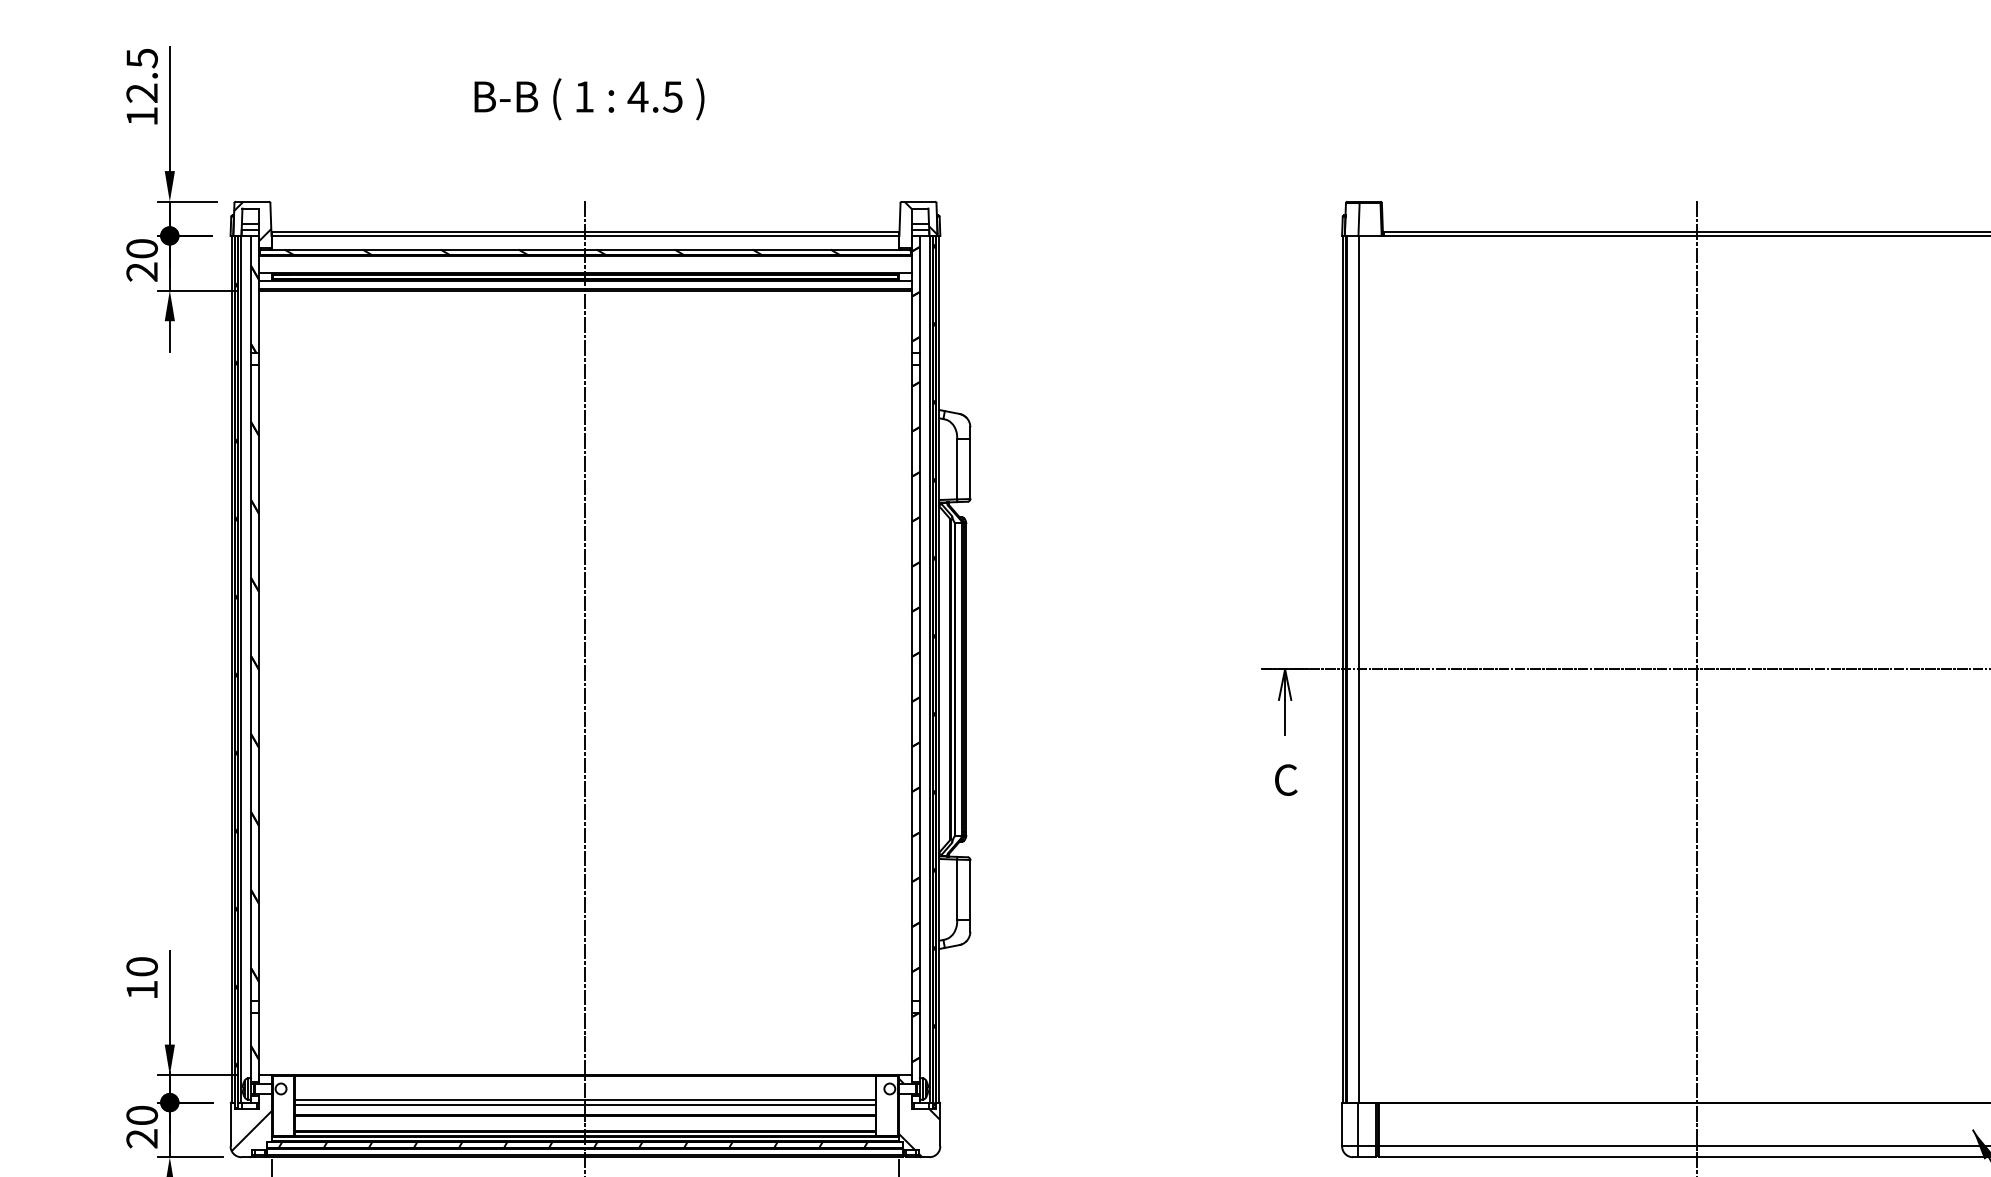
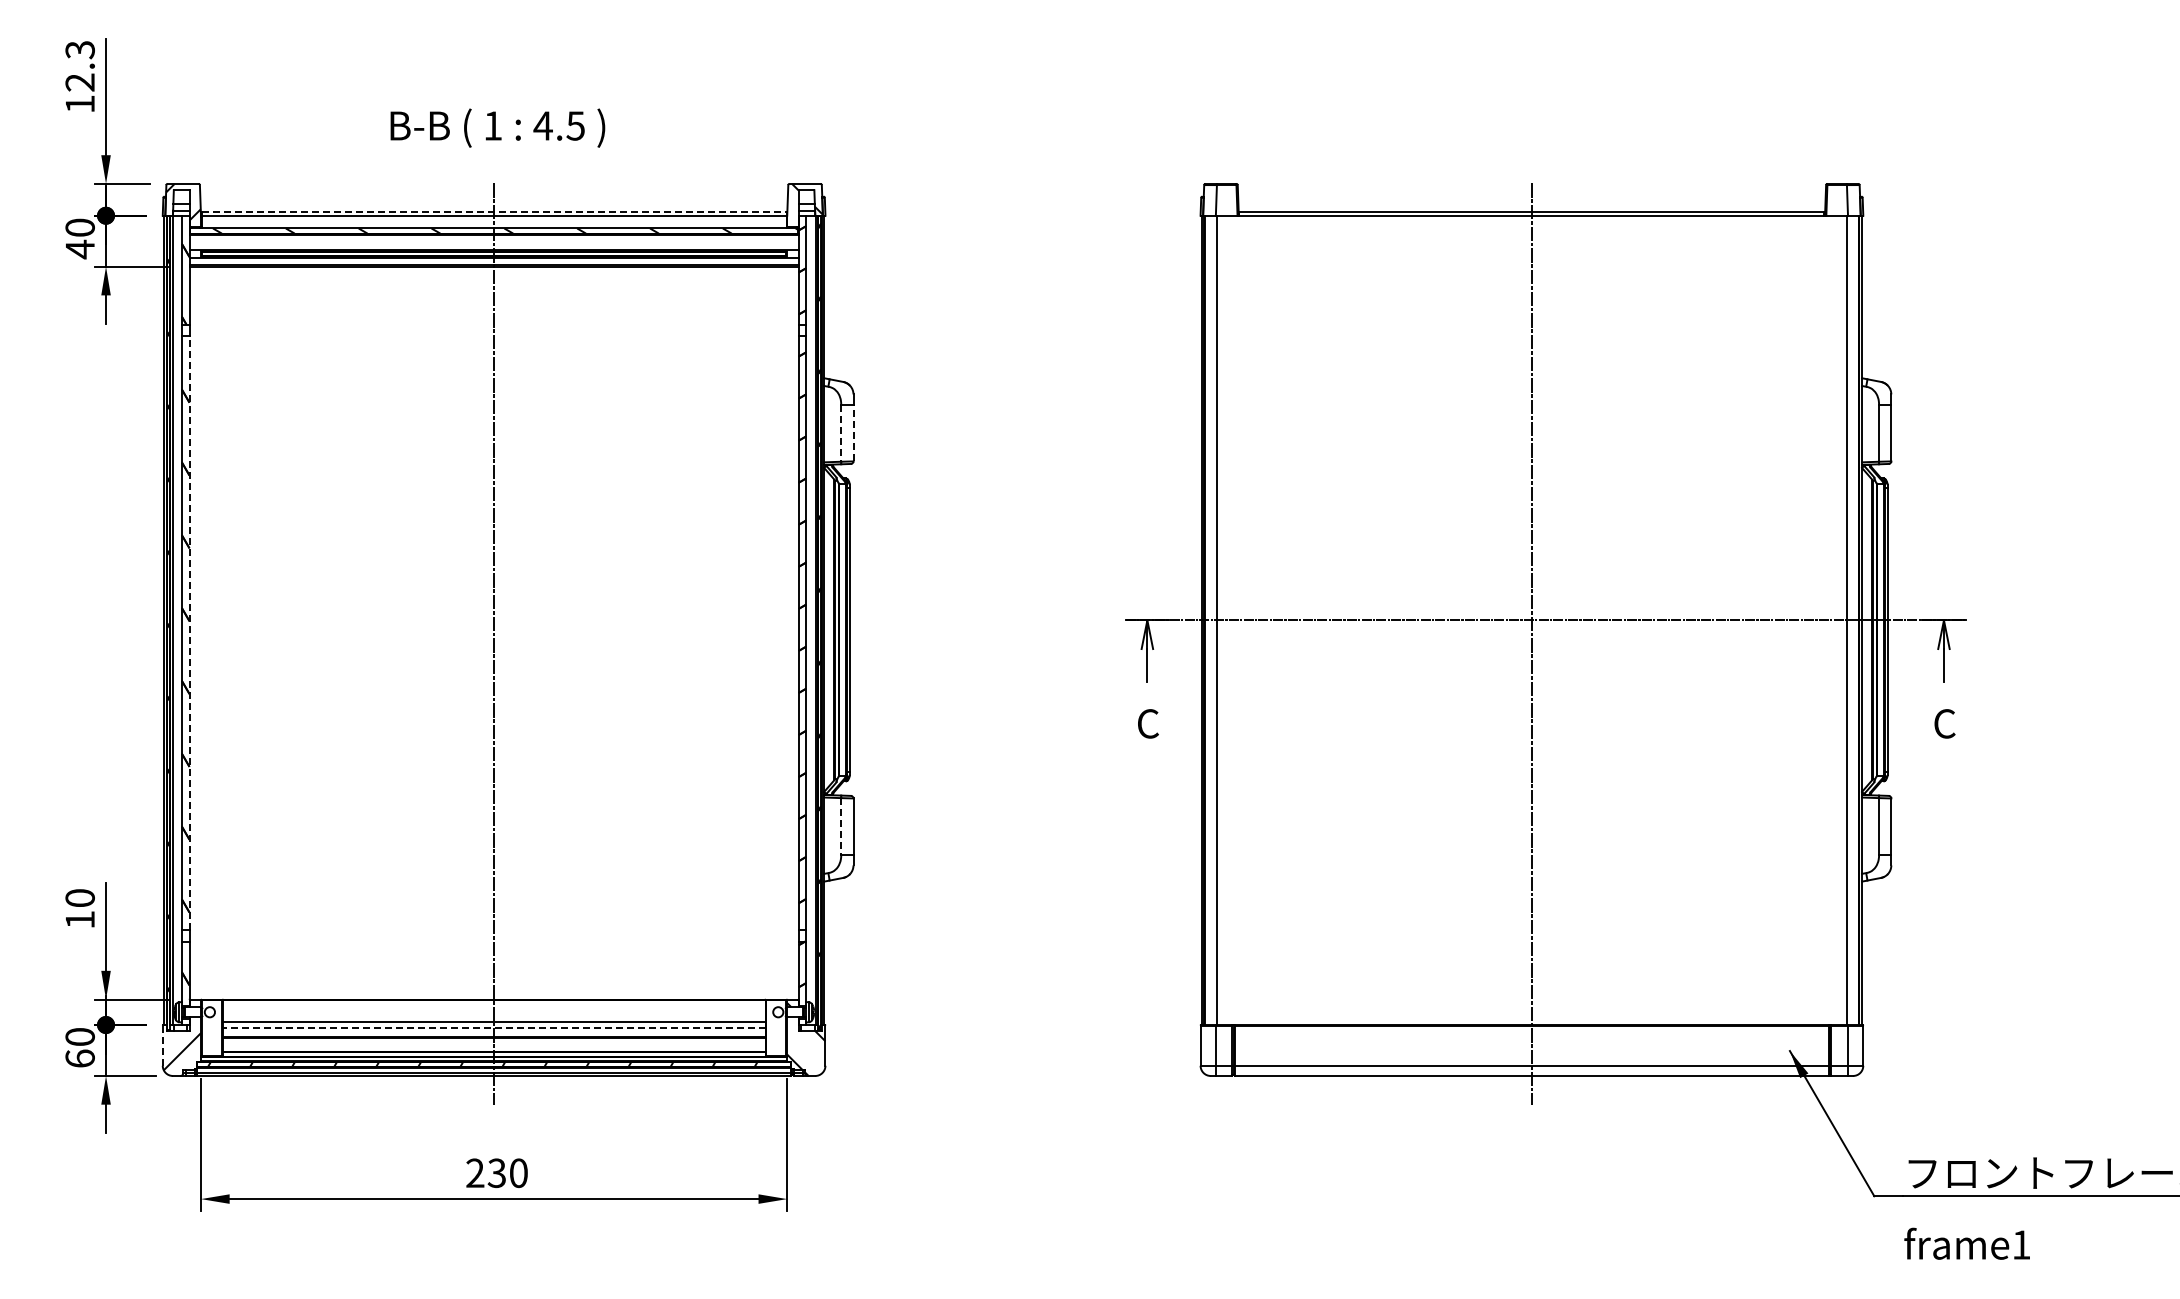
text: (141, 58) -> (79, 50), 12.5 -> 12.3
text: (589, 98) -> (497, 127), moved
line: (585, 231) -> (494, 211), solid -> dashed
text: (141, 272) -> (79, 249), 20 -> 40
line: (970, 468) -> (853, 432), solid -> dashed
line: (957, 469) -> (841, 433), solid -> dashed
line: (259, 683) -> (189, 633), solid -> dashed
line: (957, 891) -> (841, 827), solid -> dashed
line: (584, 1105) -> (493, 1027), solid -> dashed
line: (230, 1125) -> (162, 1046), solid -> dashed
text: (141, 1138) -> (79, 1058), 20 -> 60

